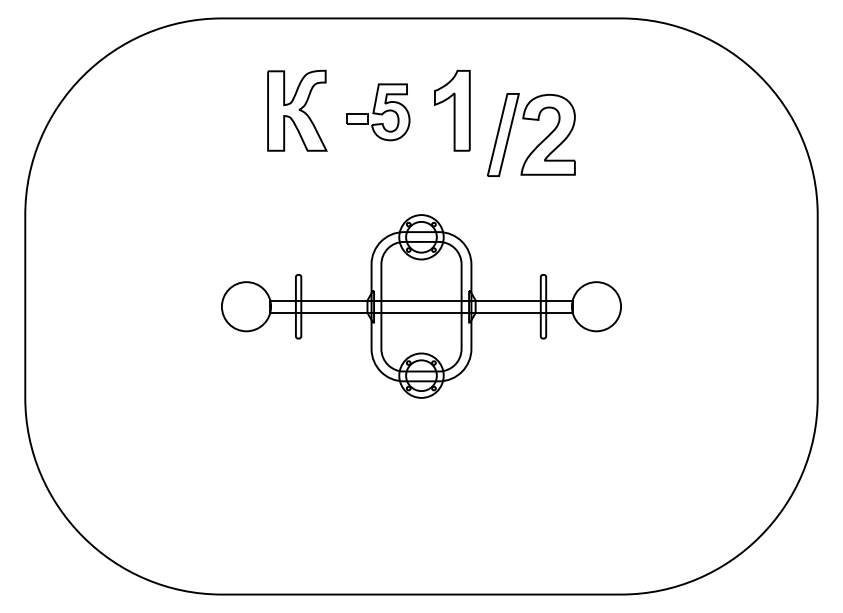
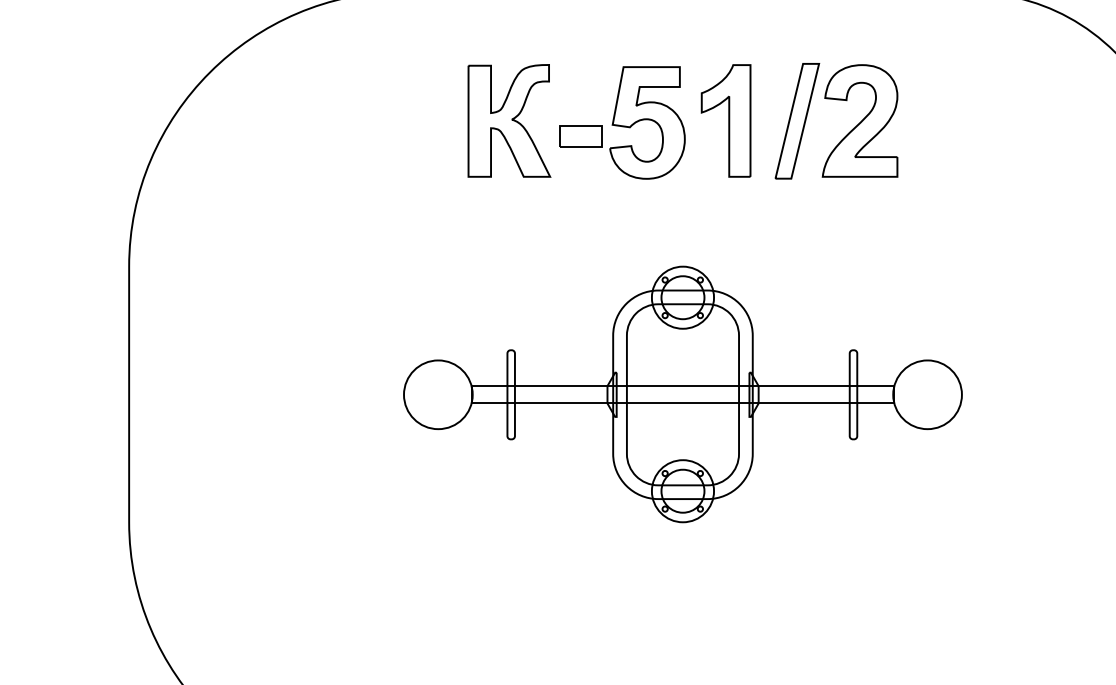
part: (378, 112) -> (622, 123), size x1.43
part: (540, 142) -> (849, 131), moved

